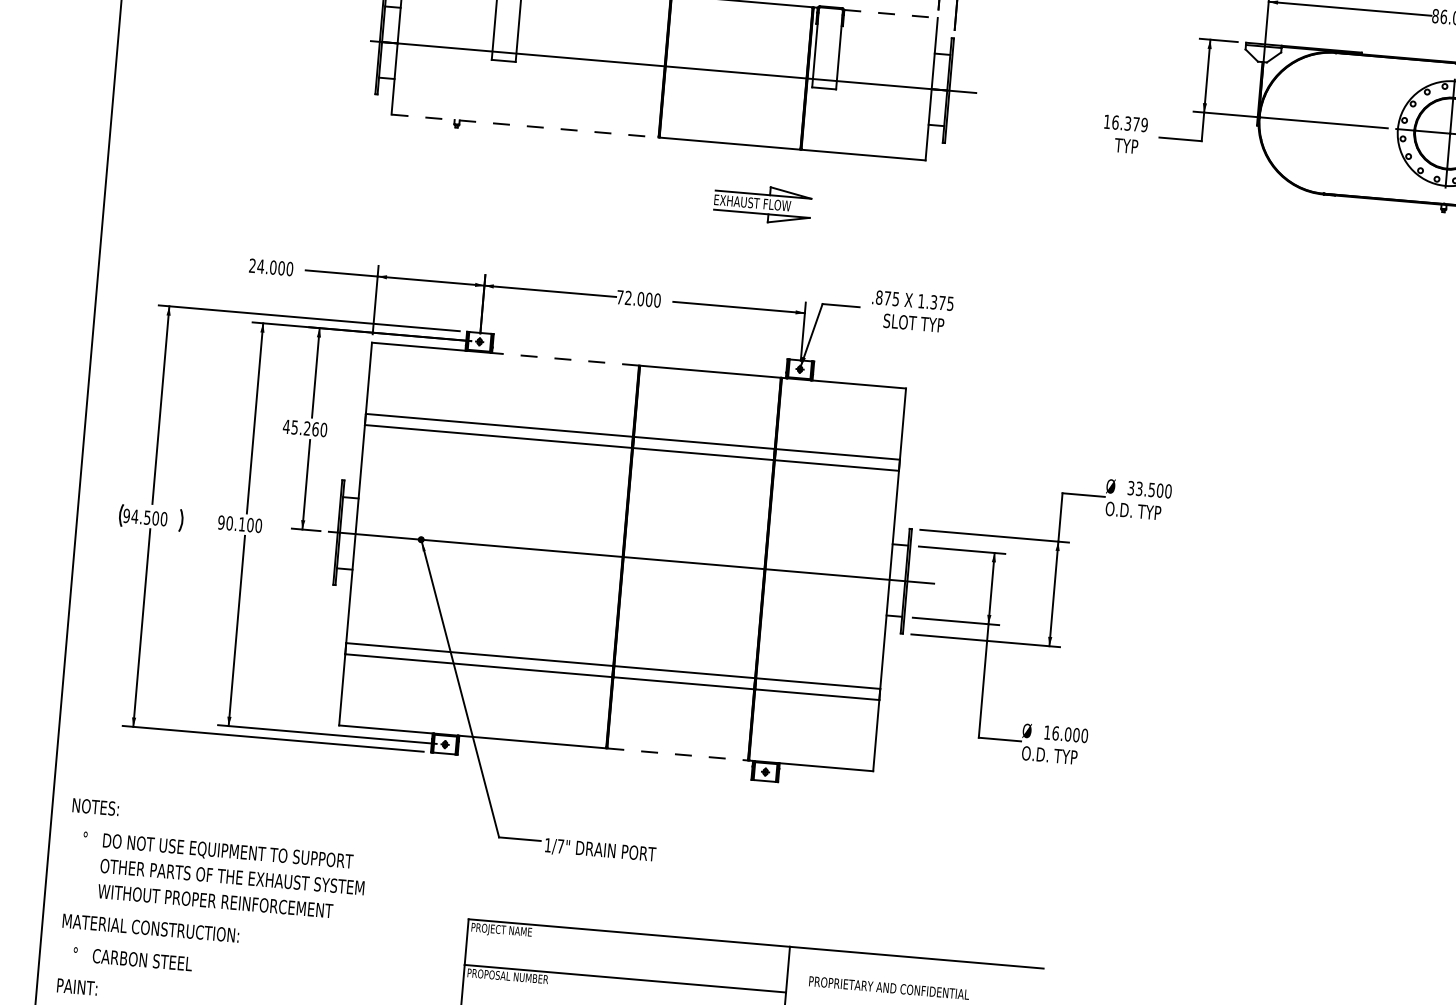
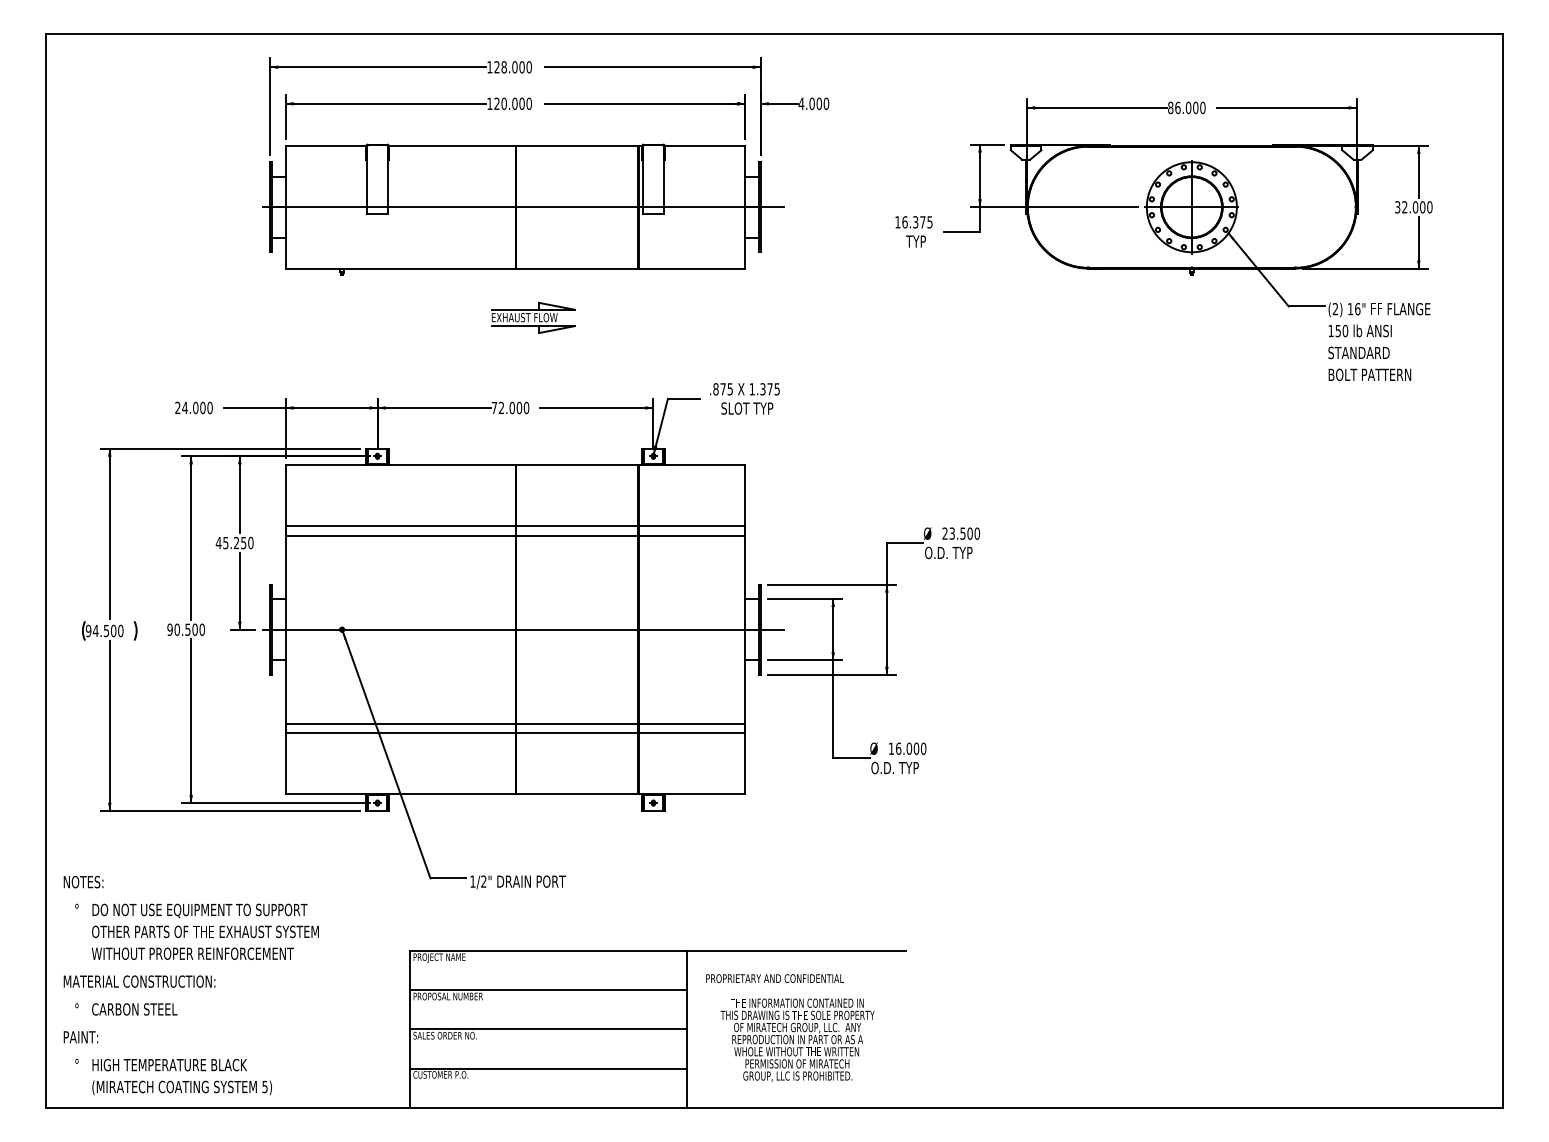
line: (891, 13) -> (705, 145), dashed -> solid
line: (524, 125) -> (400, 268), dashed -> solid
text: (1143, 125) -> (929, 222), 16.379 -> 16.375
part: (762, 203) -> (533, 317), moved
line: (564, 358) -> (451, 464), dashed -> solid
text: (315, 428) -> (243, 542), 45.260 -> 45.250
text: (1130, 487) -> (944, 533), 33.500 -> 23.500
text: (241, 524) -> (187, 629), 90.100 -> 90.500
line: (678, 754) -> (577, 794), dashed -> solid
text: (560, 846) -> (483, 881), 1/7" -> 1/2"

